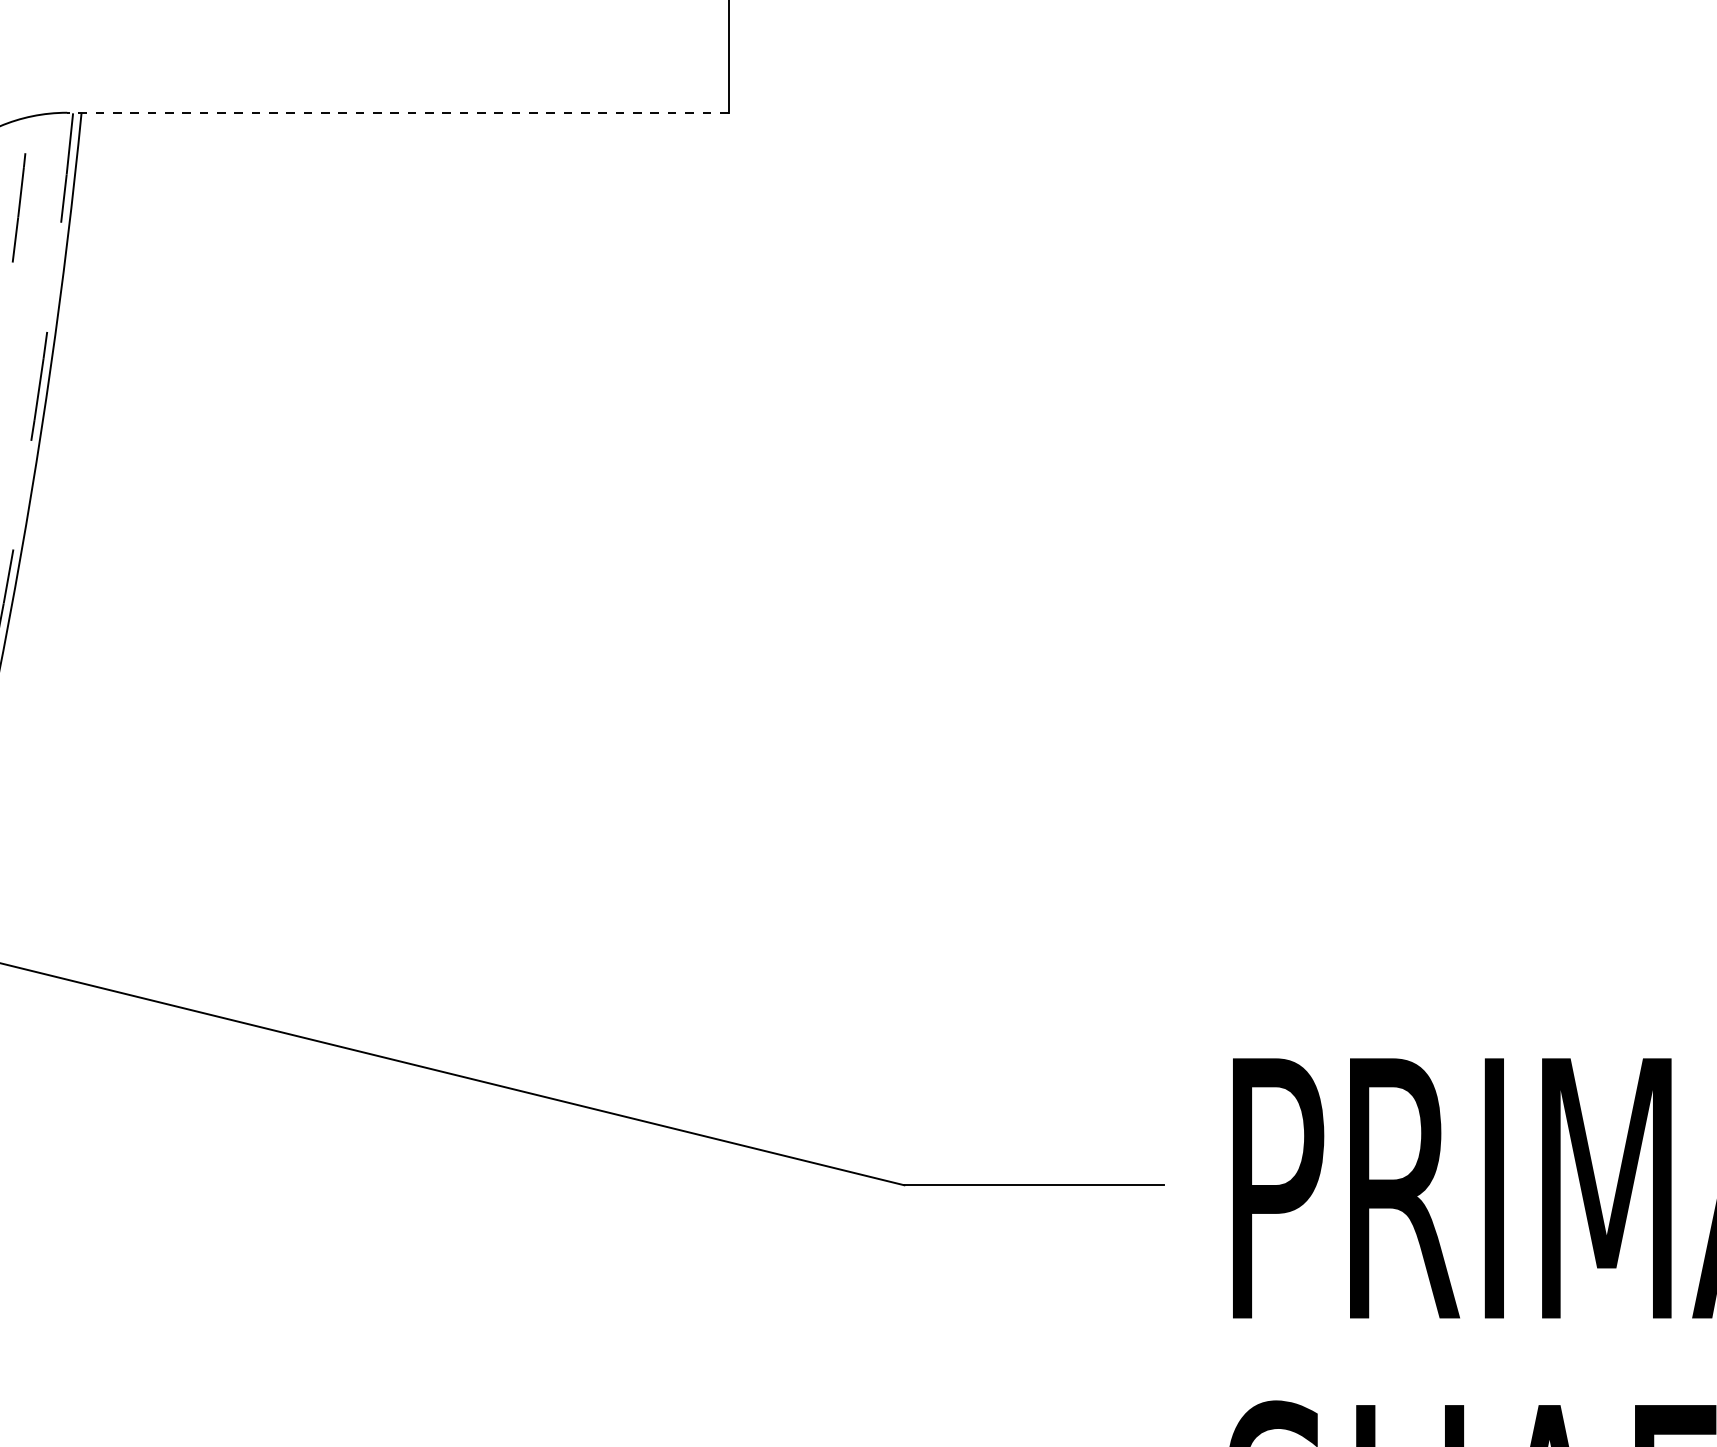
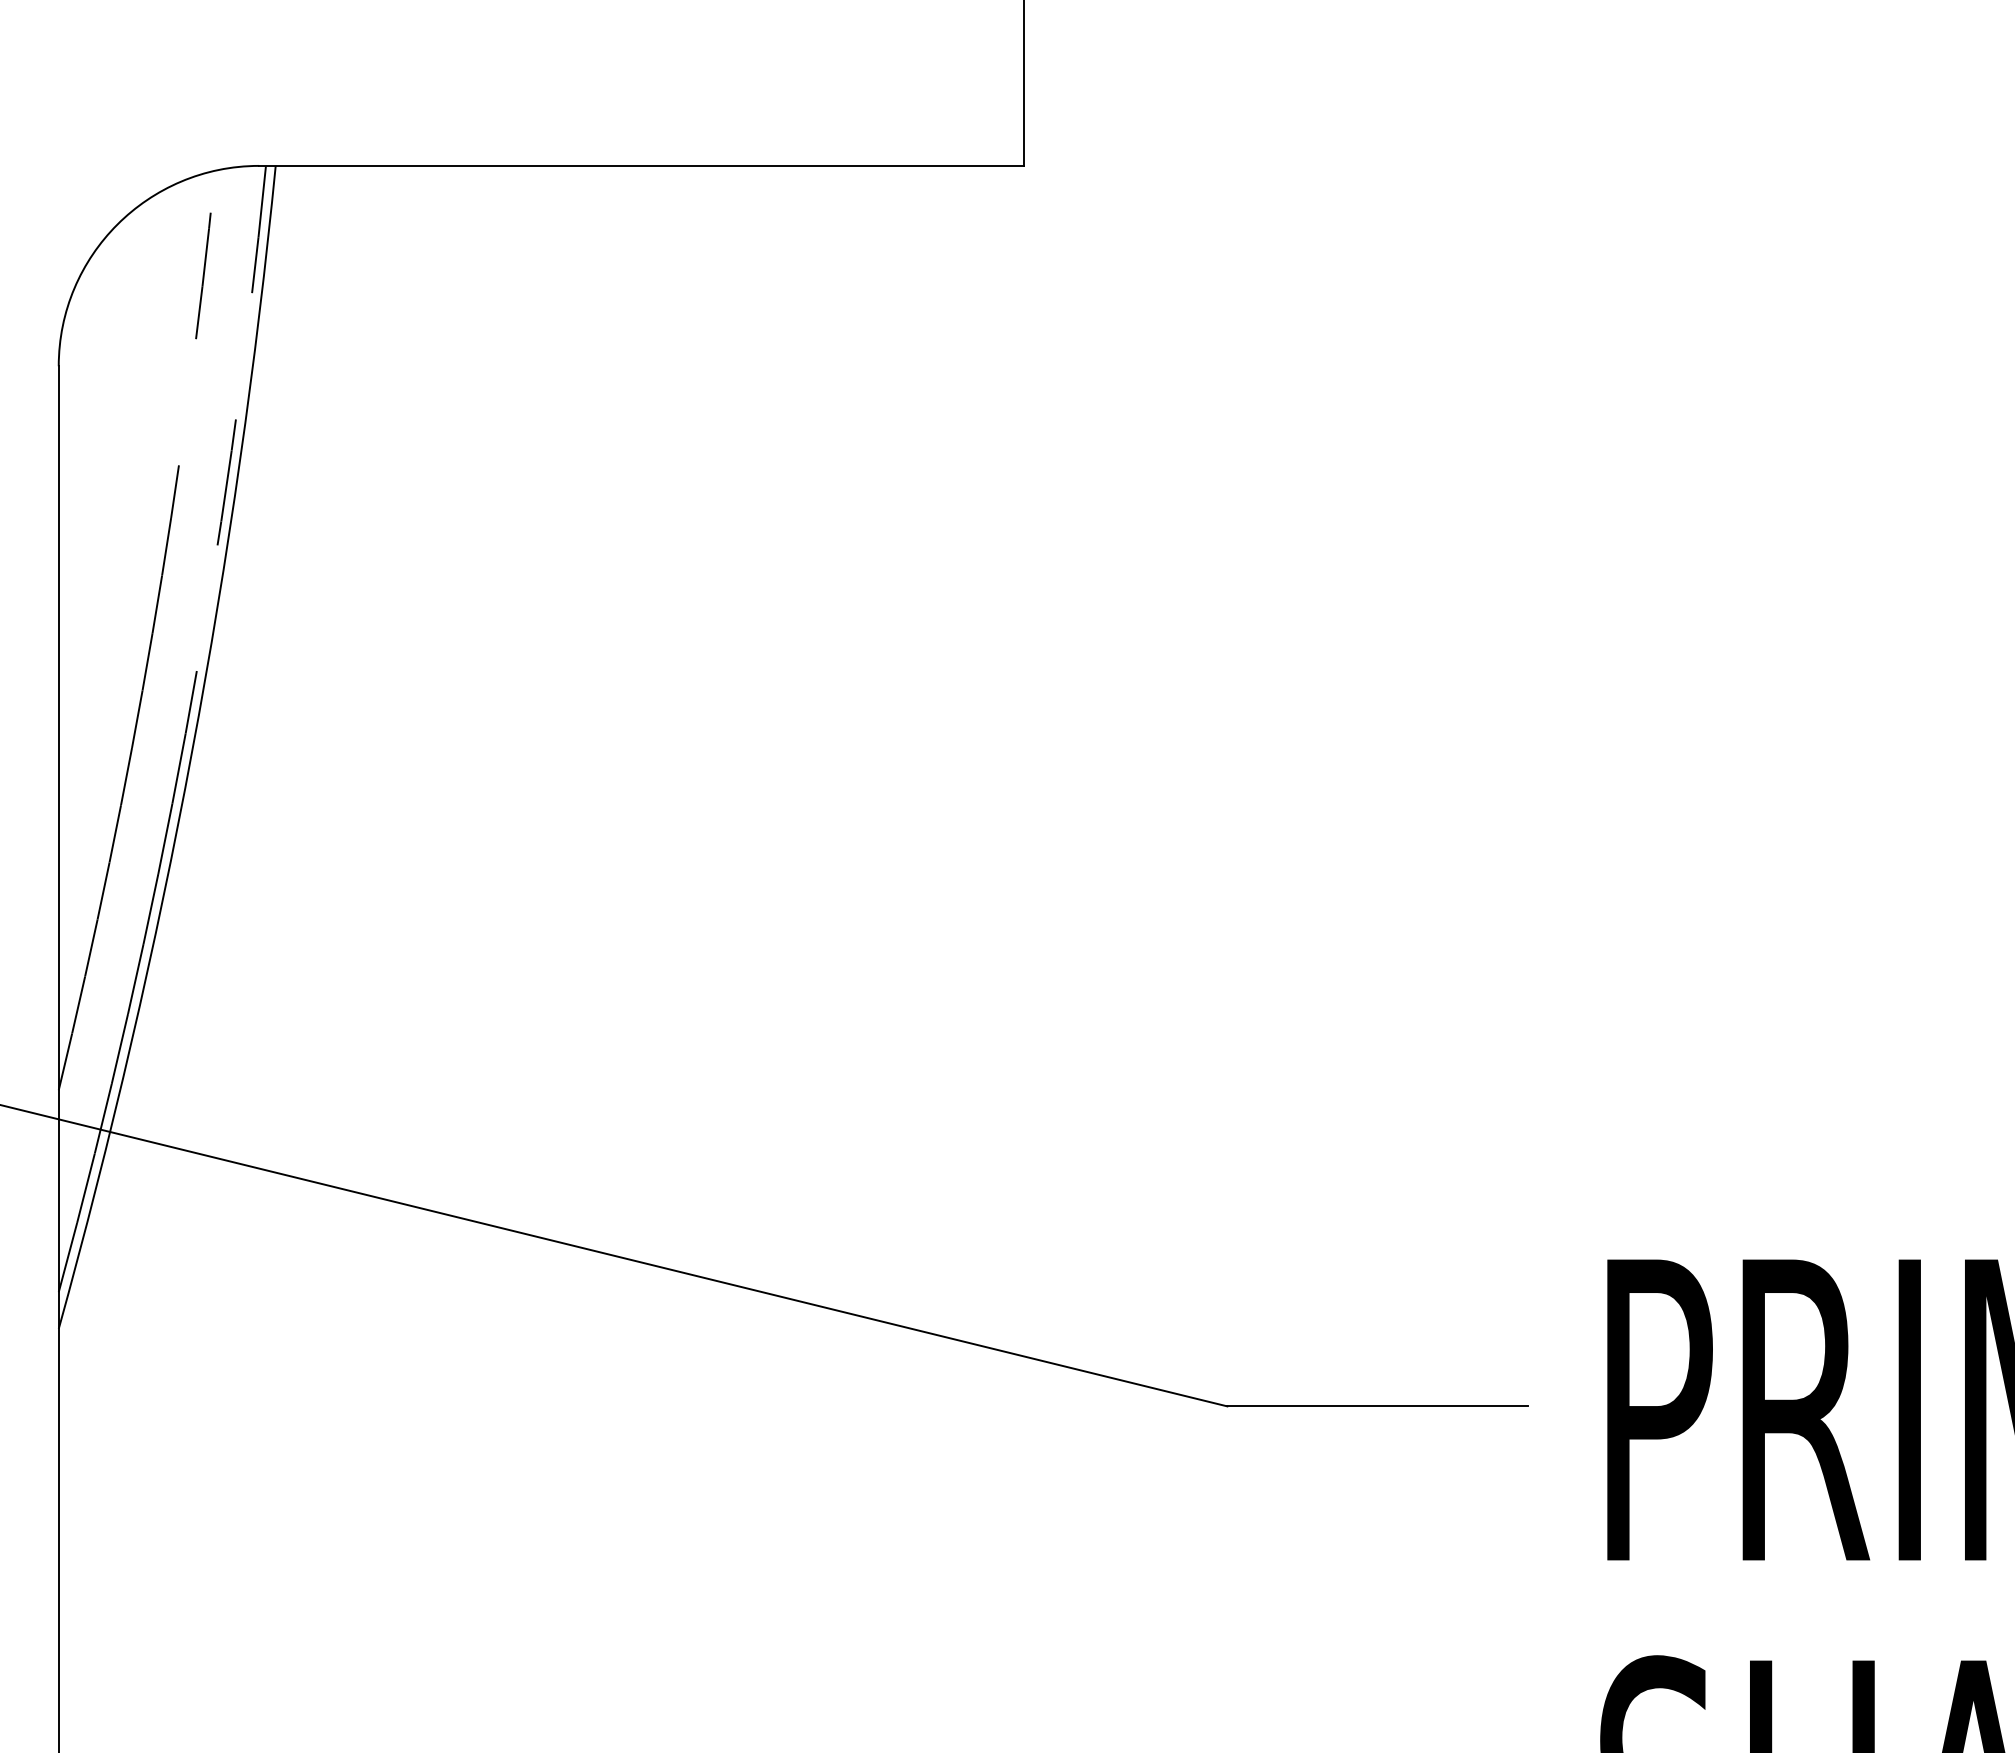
line: (397, 112) -> (641, 165), dashed -> solid

